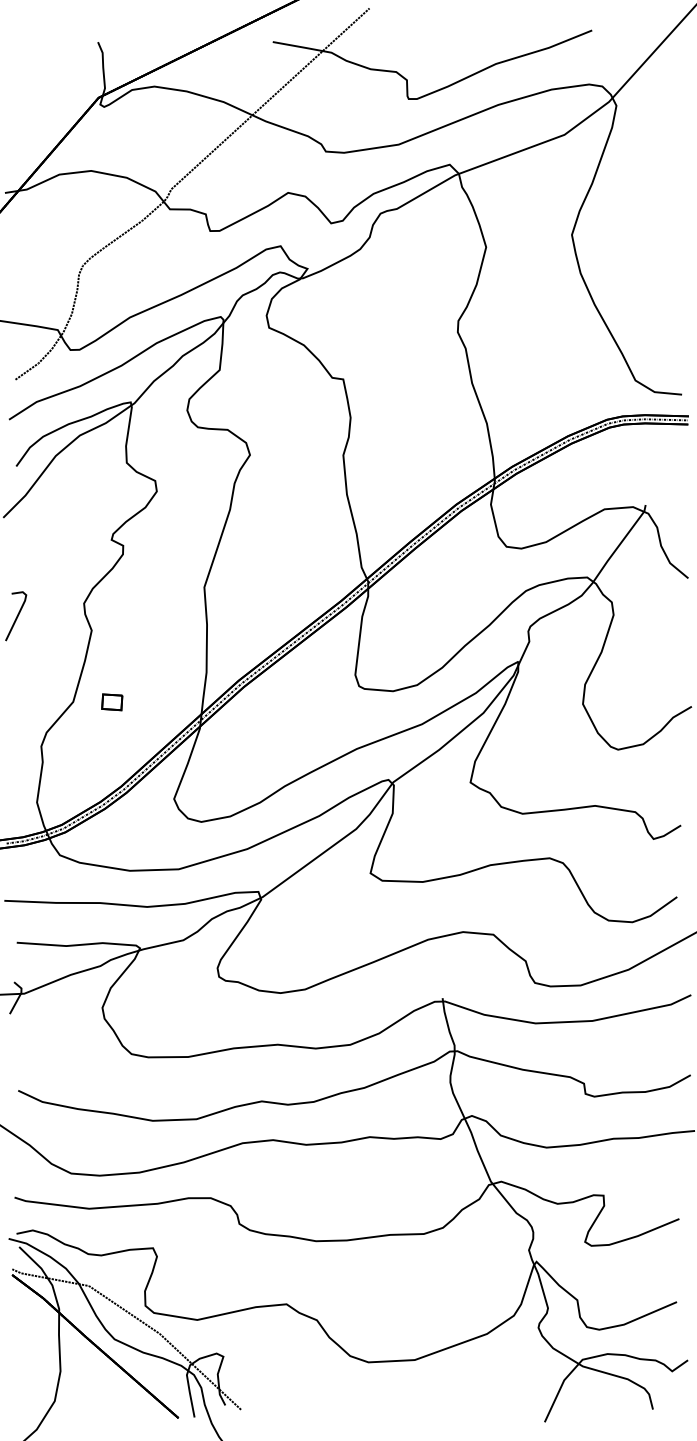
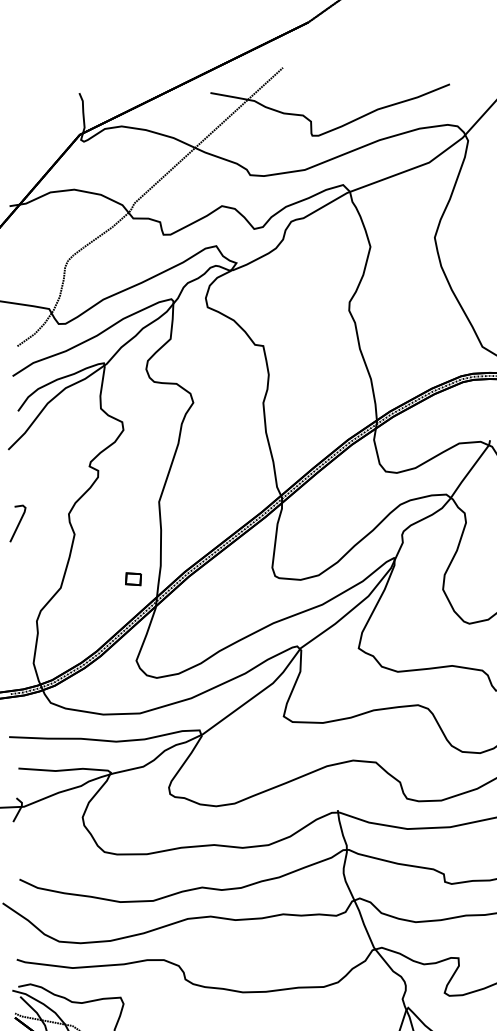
part: (112, 702) -> (133, 579), moved

